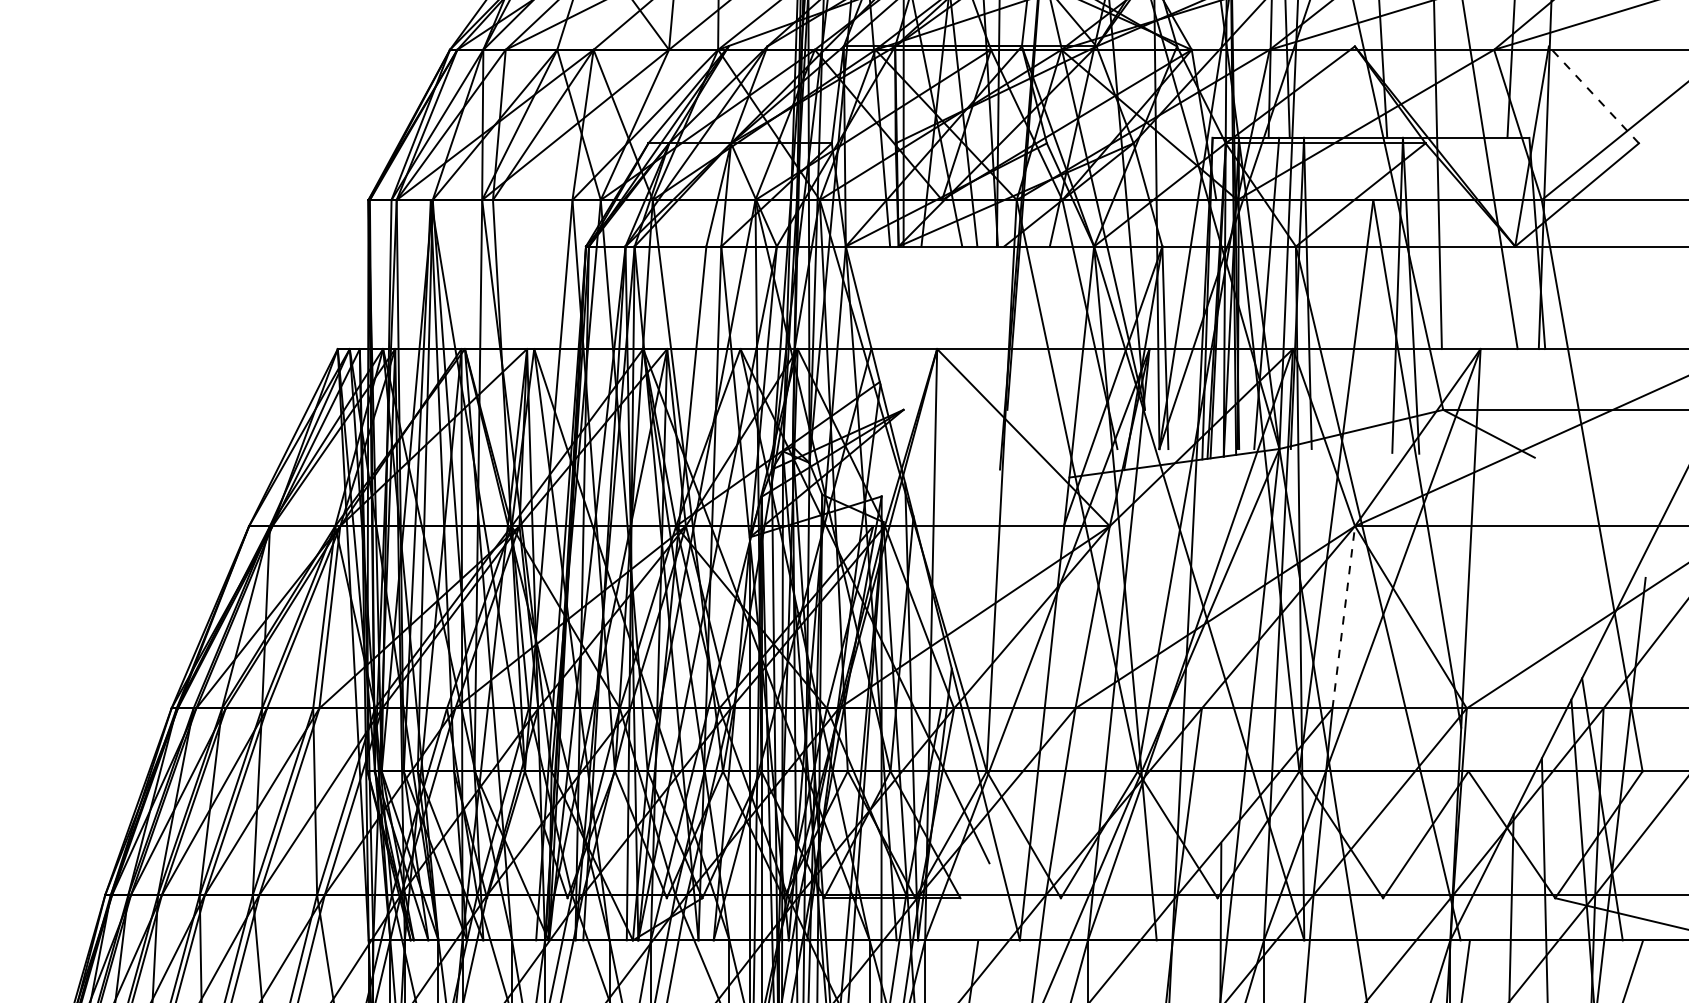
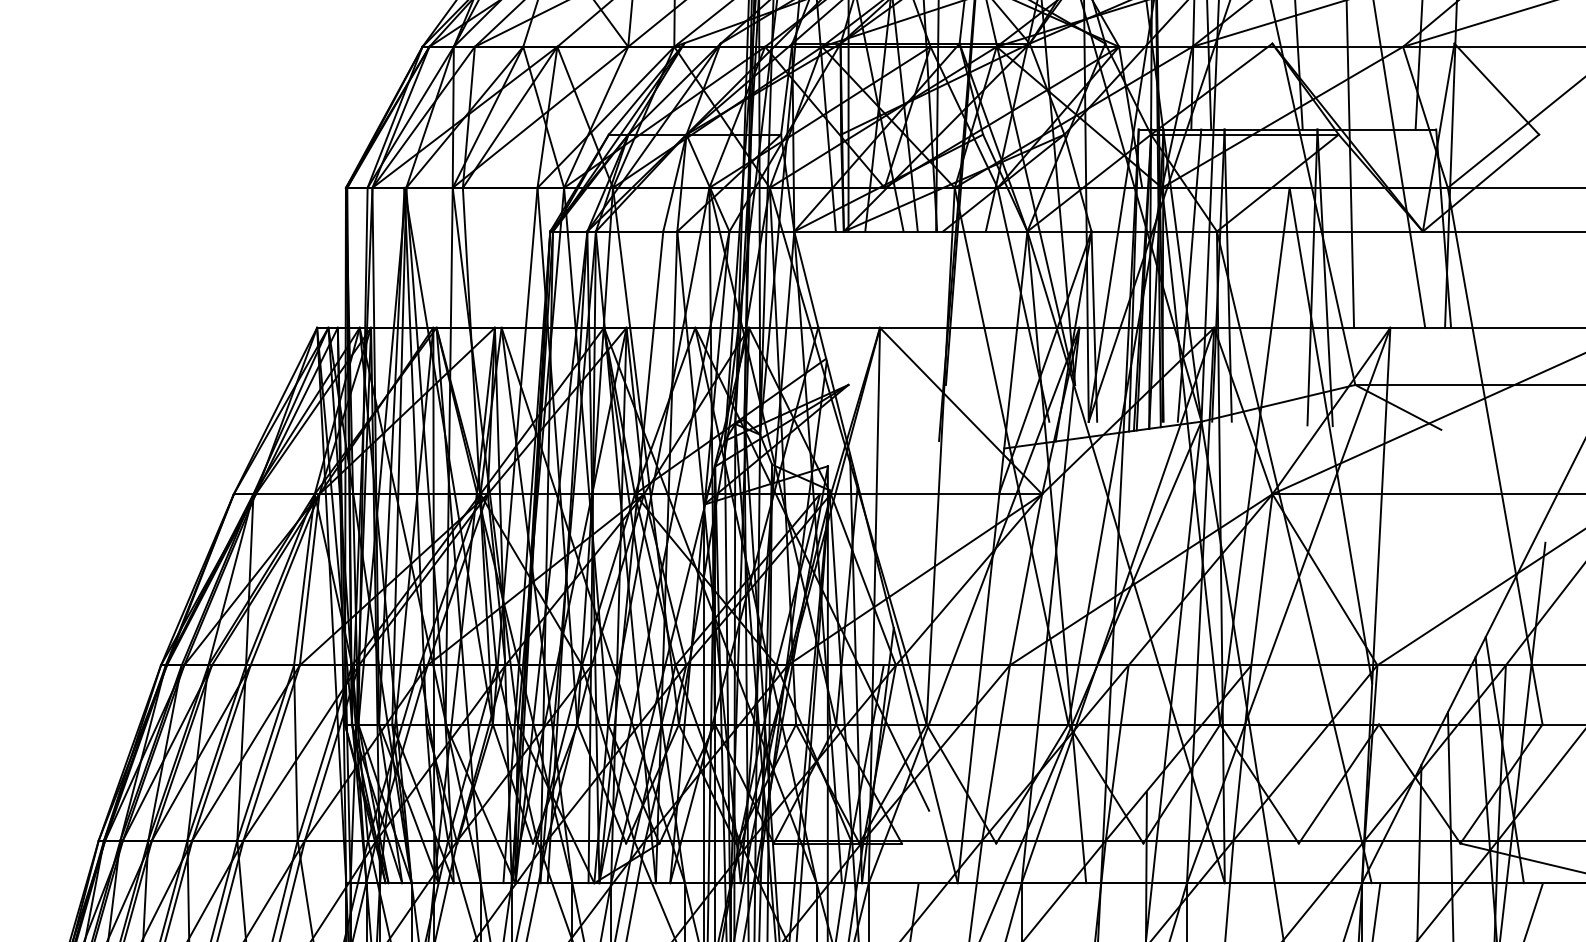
line: (1593, 94) -> (1496, 88), dashed -> solid
line: (1343, 617) -> (1261, 579), dashed -> solid

